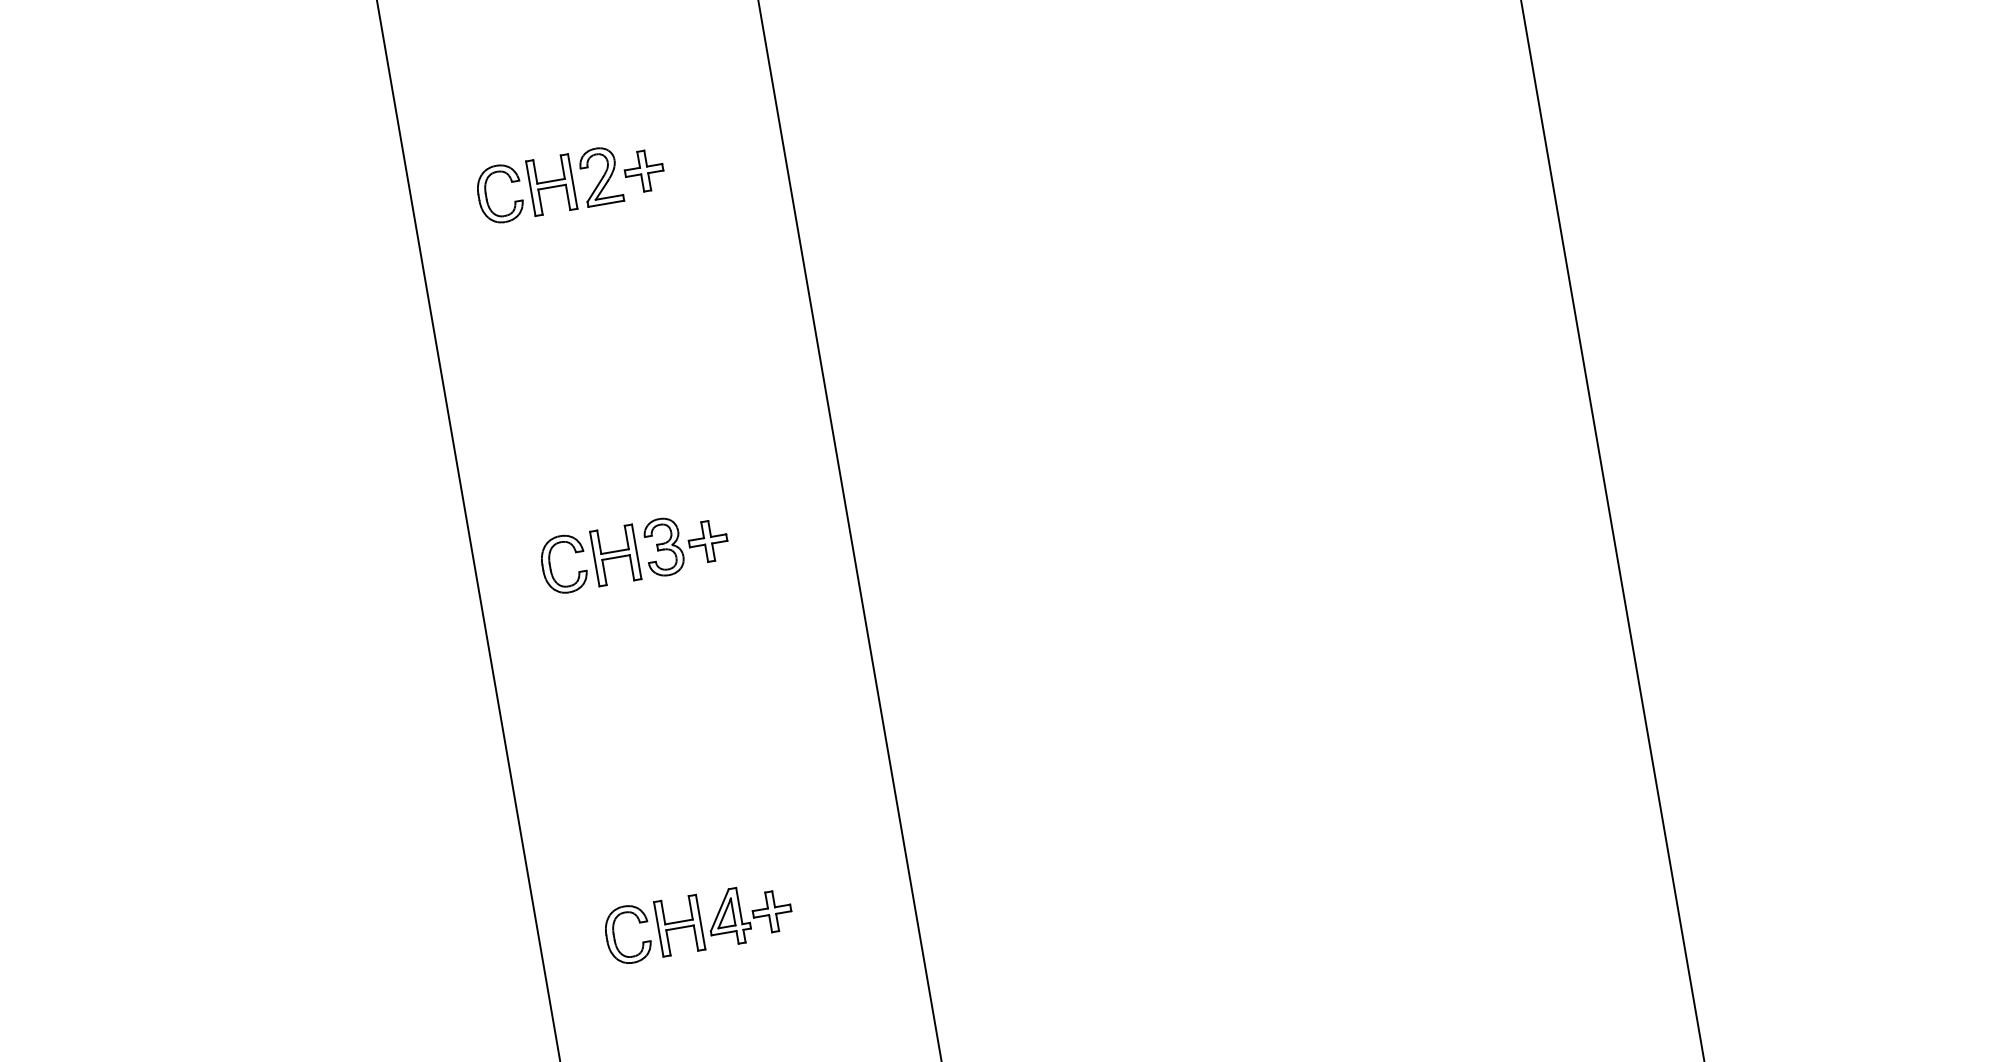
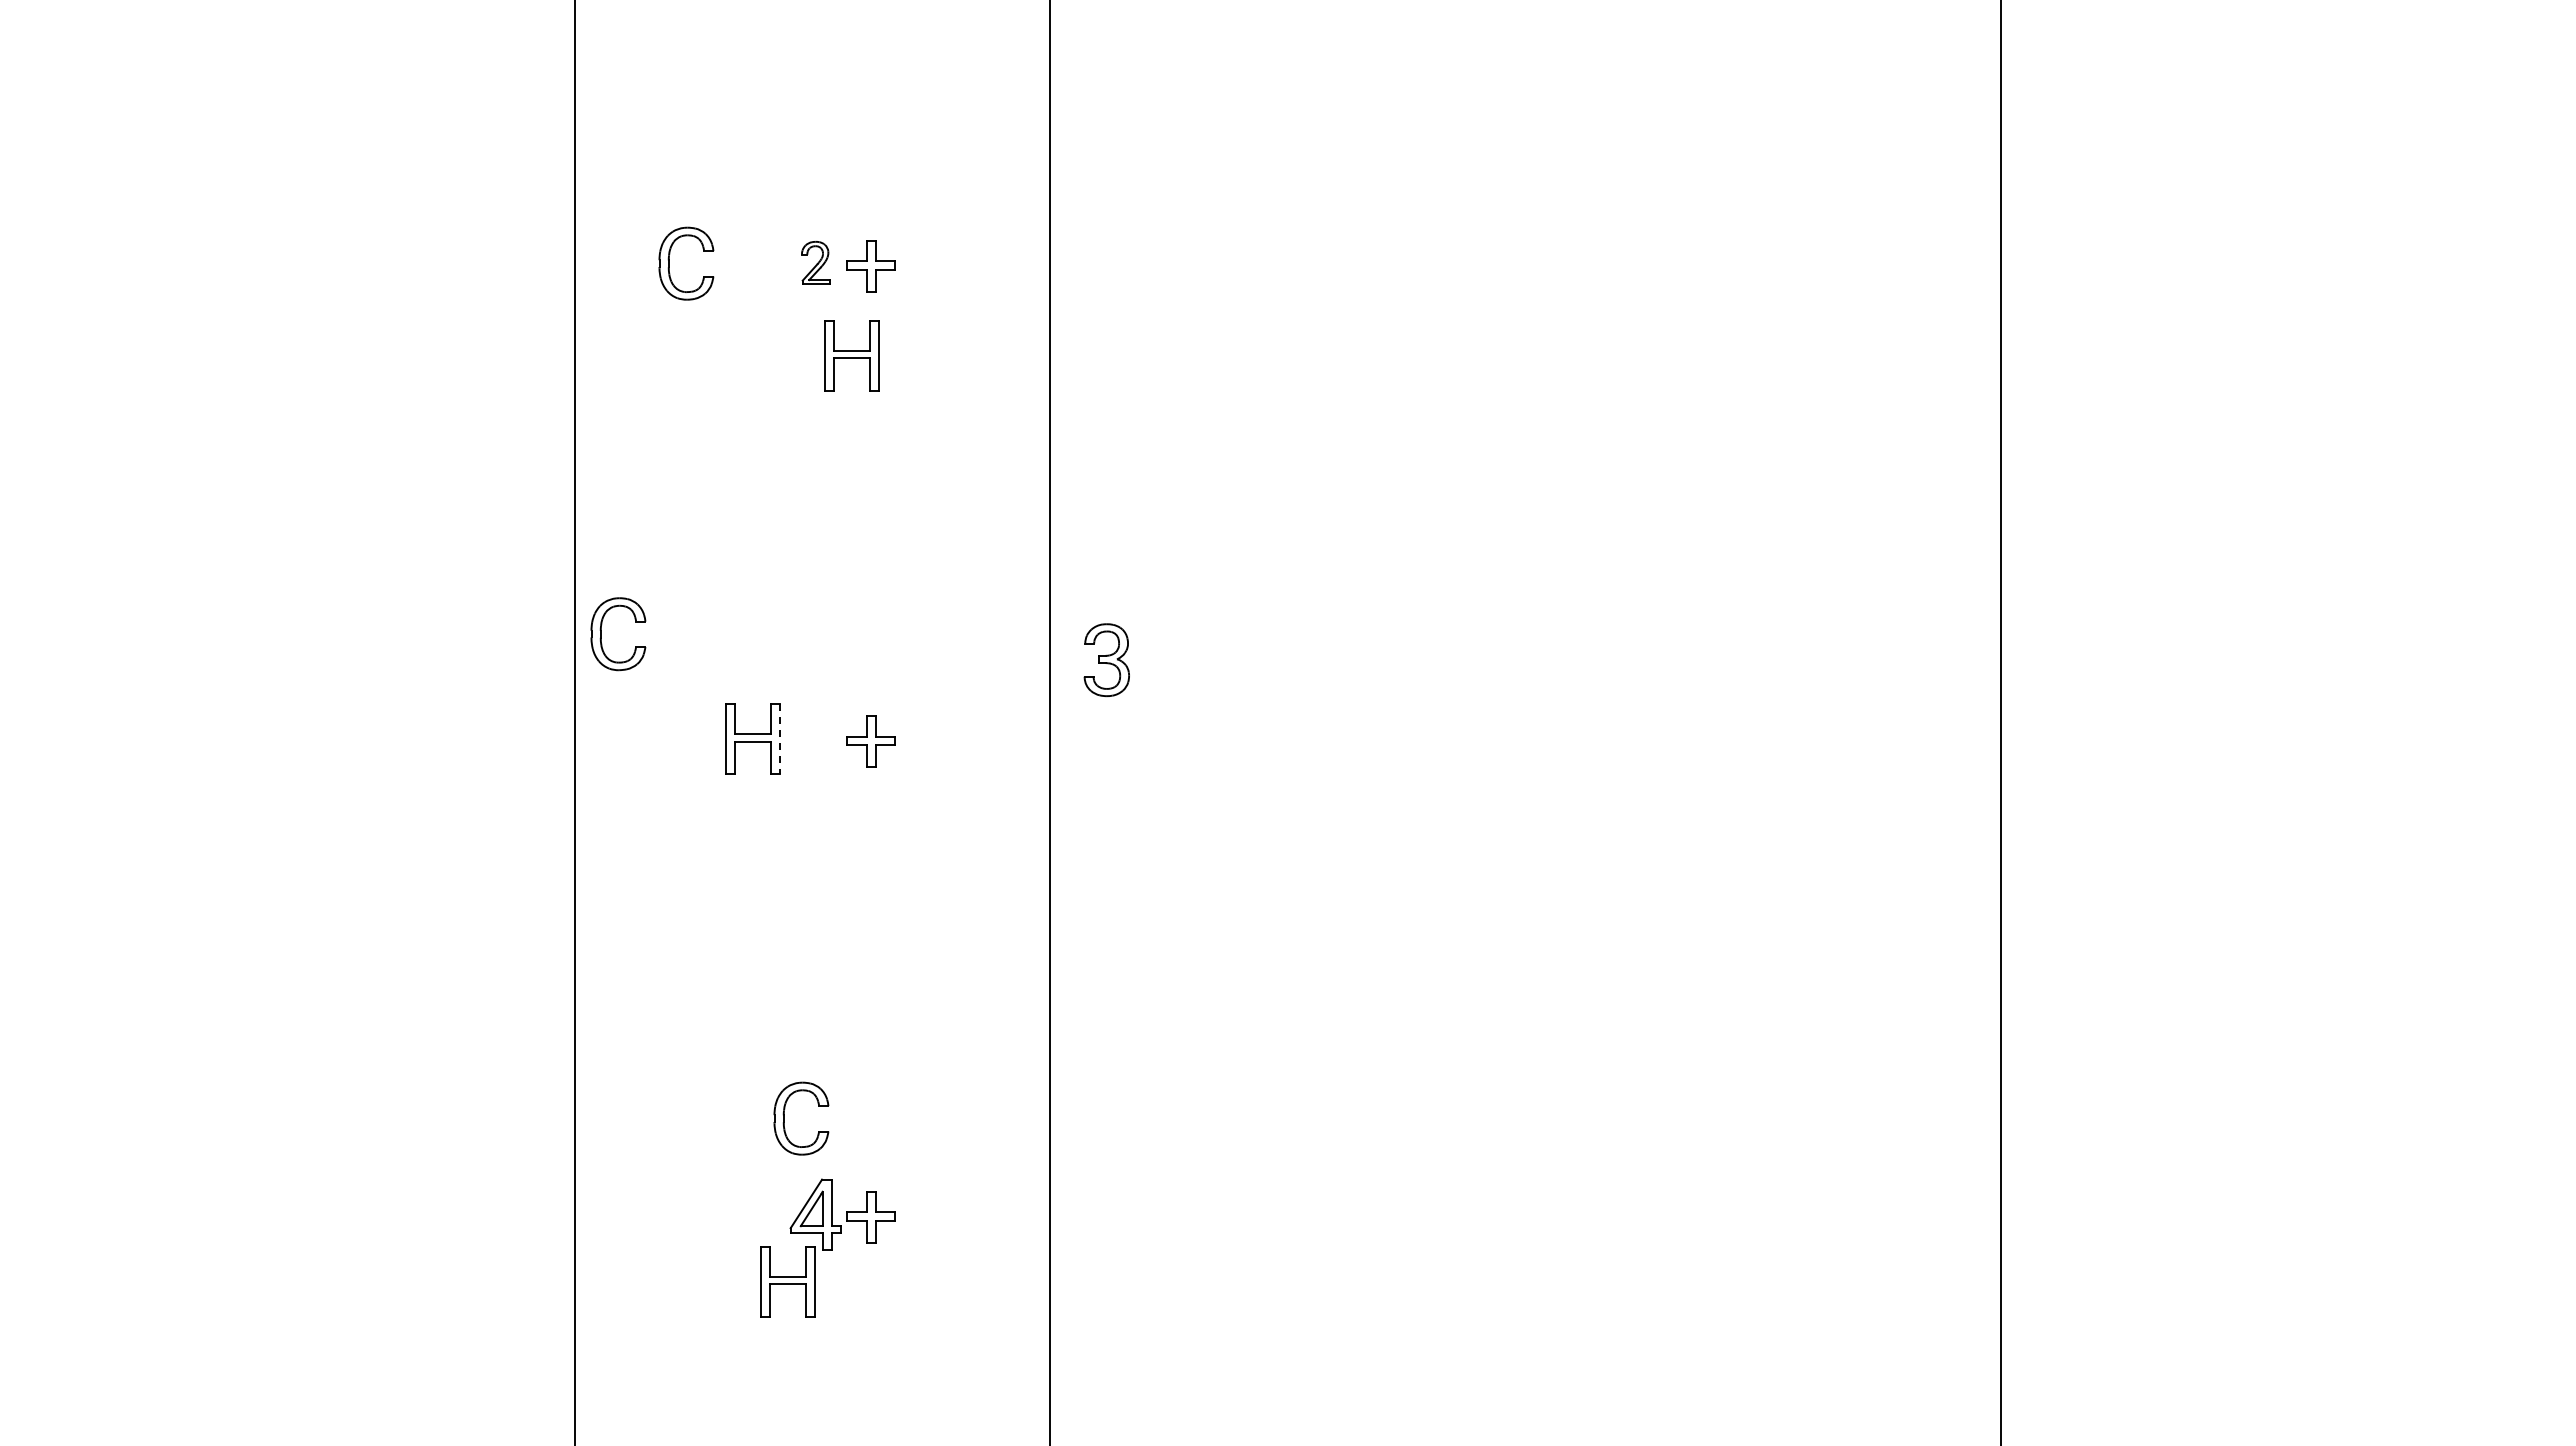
part: (600, 175) -> (815, 262), size x0.6
part: (551, 185) -> (851, 355), moved
part: (663, 547) -> (1106, 660), moved
line: (636, 552) -> (779, 739), solid -> dashed
part: (550, 566) -> (601, 634), moved
part: (679, 925) -> (787, 1281), moved
part: (614, 936) -> (784, 1118), moved

